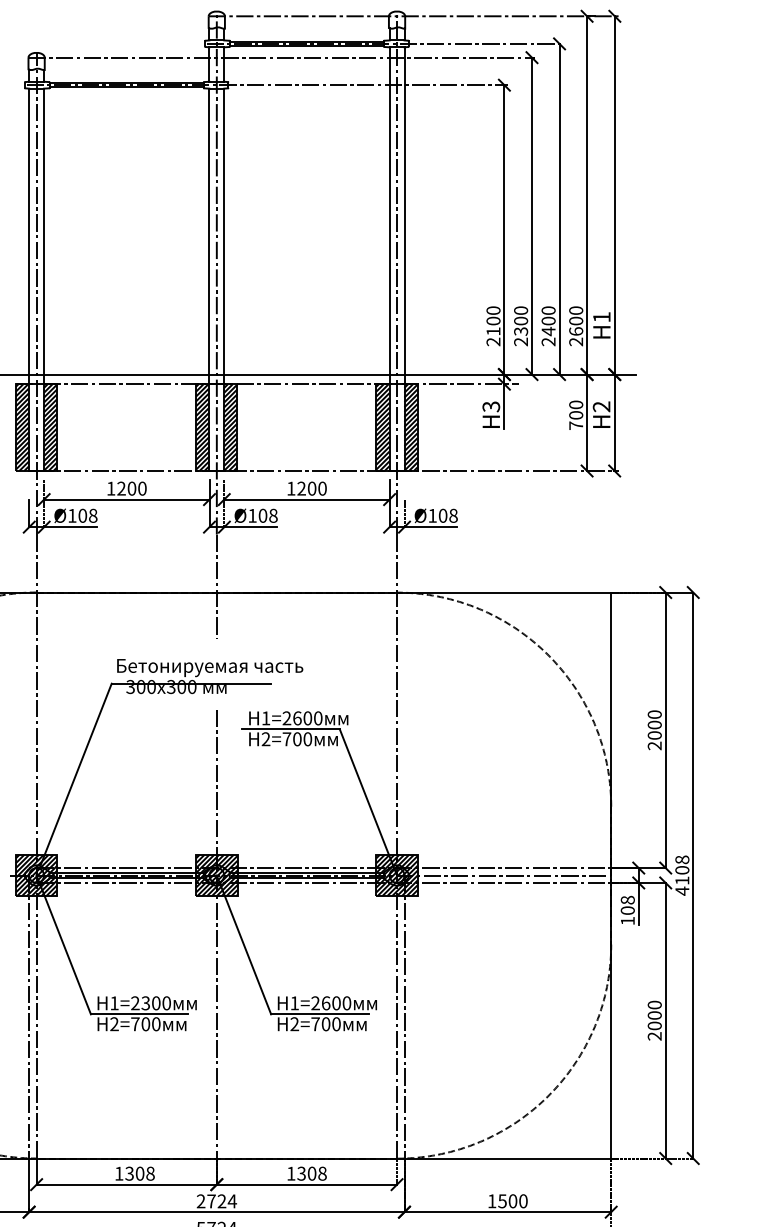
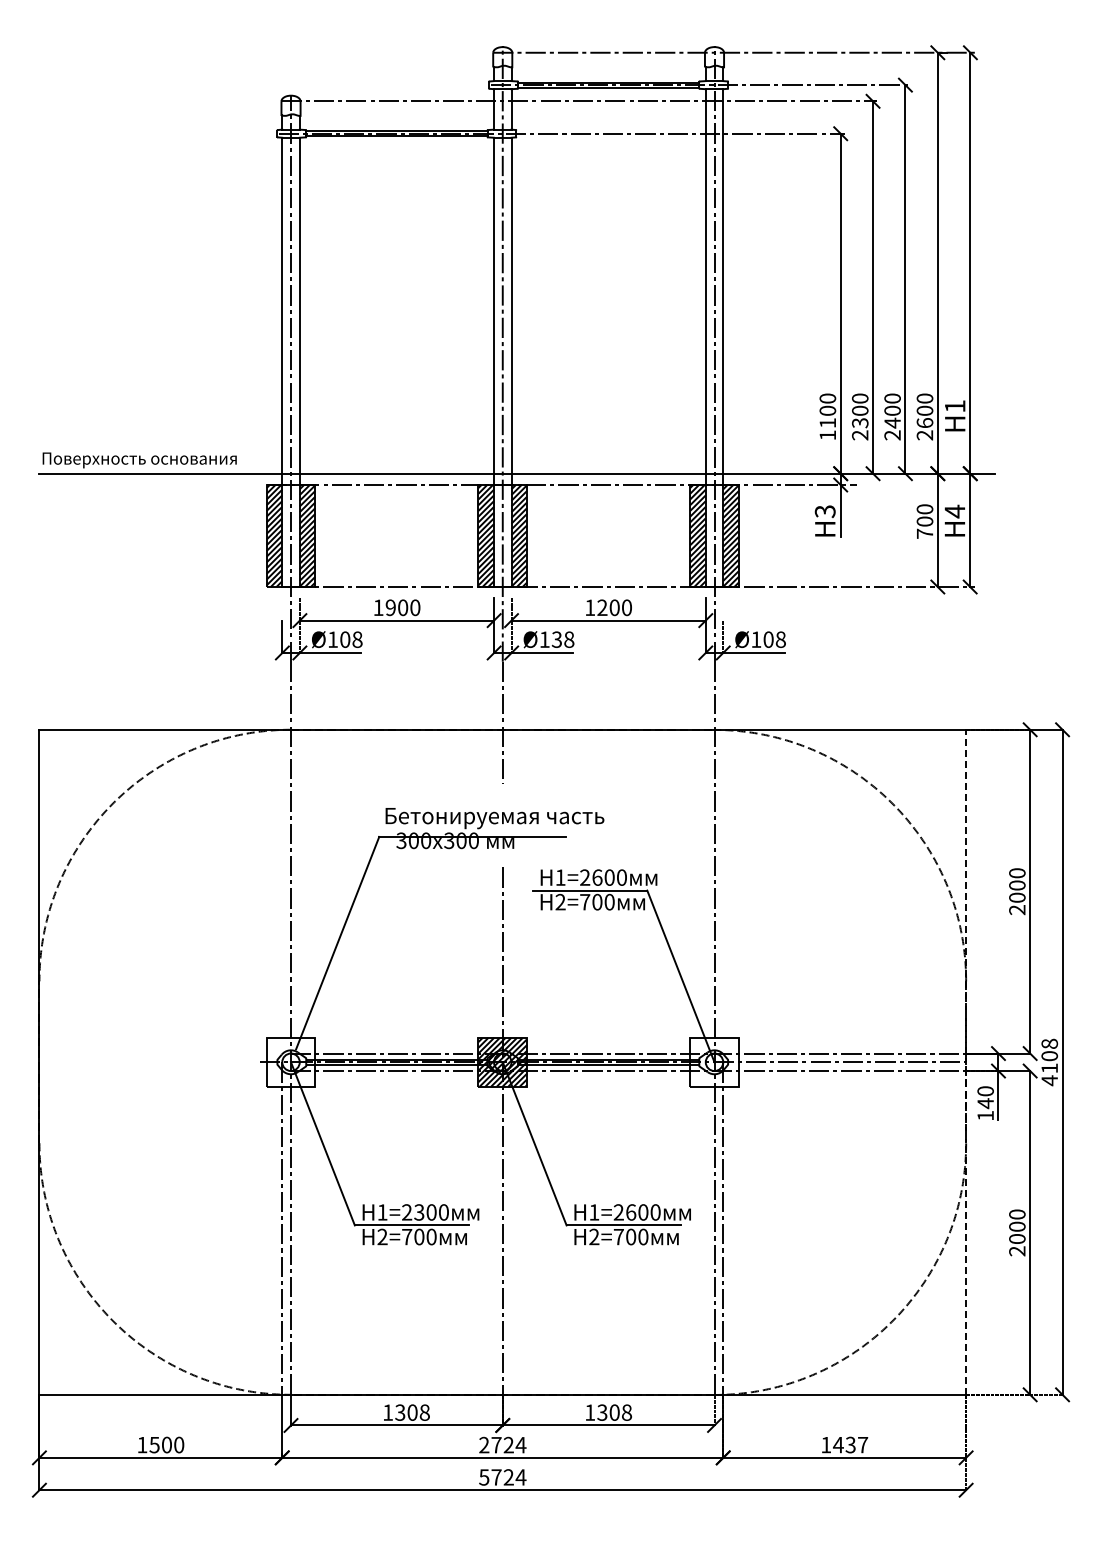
text: (493, 342) -> (827, 435), 2100 -> 1100
text: (601, 406) -> (954, 511), H2 -> H4
text: (121, 488) -> (390, 607), 1200 -> 1900
text: (262, 515) -> (556, 639), Ø108 -> Ø138
hatch: (36, 875) -> (290, 1062), removed
hatch: (397, 875) -> (714, 1062), removed
line: (611, 875) -> (966, 1062), solid -> dashed
text: (627, 905) -> (985, 1097), 108 -> 140
text: (512, 1200) -> (850, 1444), 1500 -> 1437

